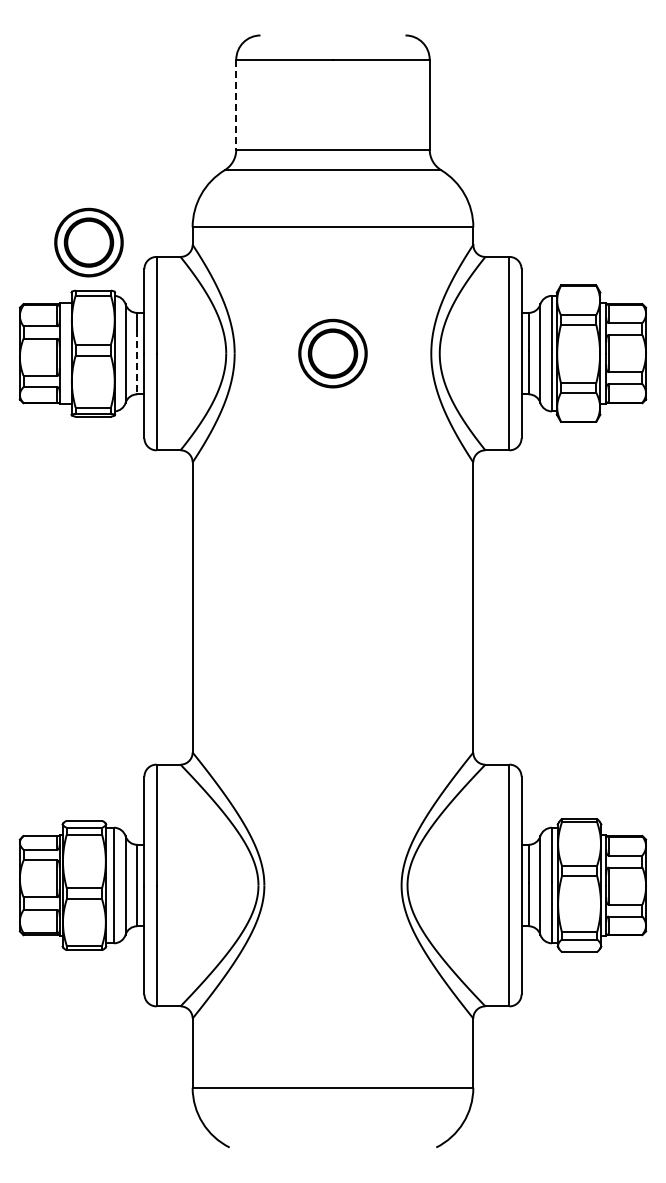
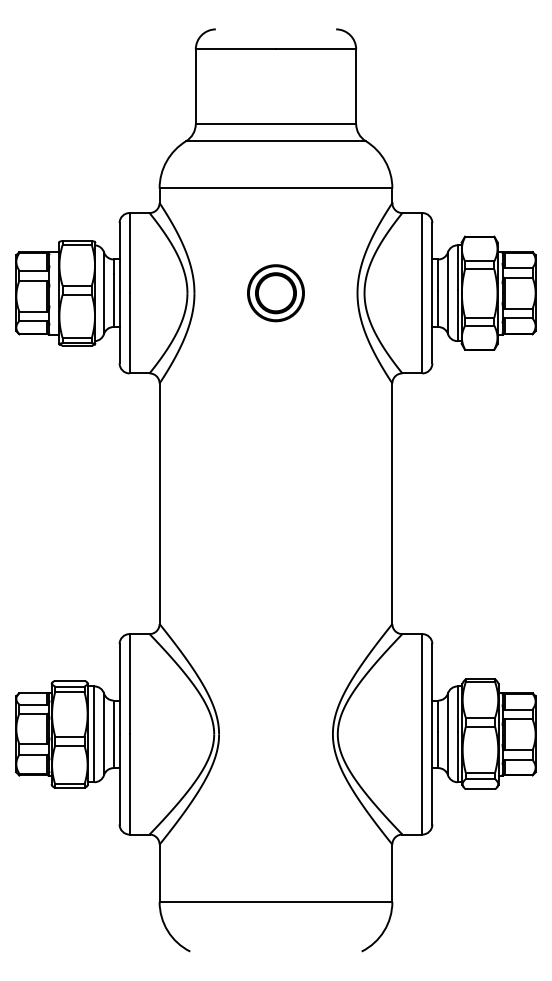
line: (236, 104) -> (195, 86), dashed -> solid
part: (88, 242) -> (73, 201), removed
line: (137, 362) -> (113, 300), dashed -> solid

